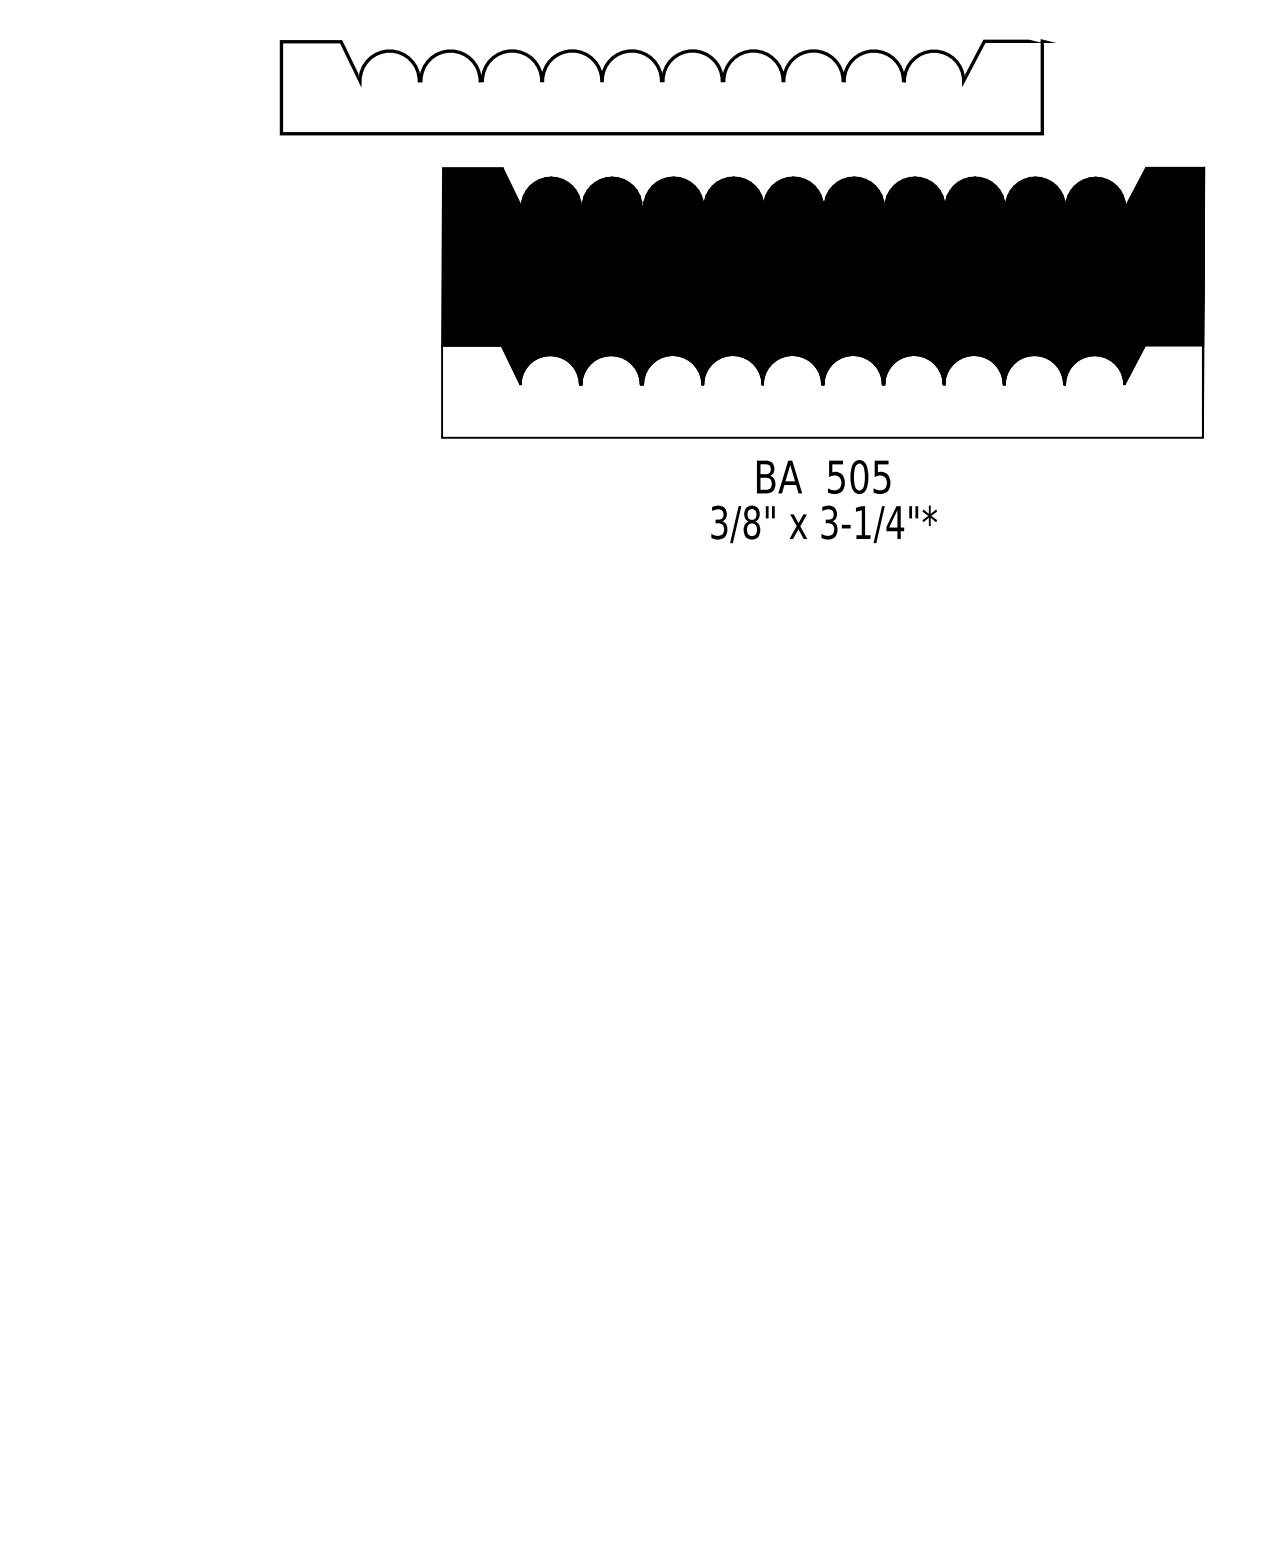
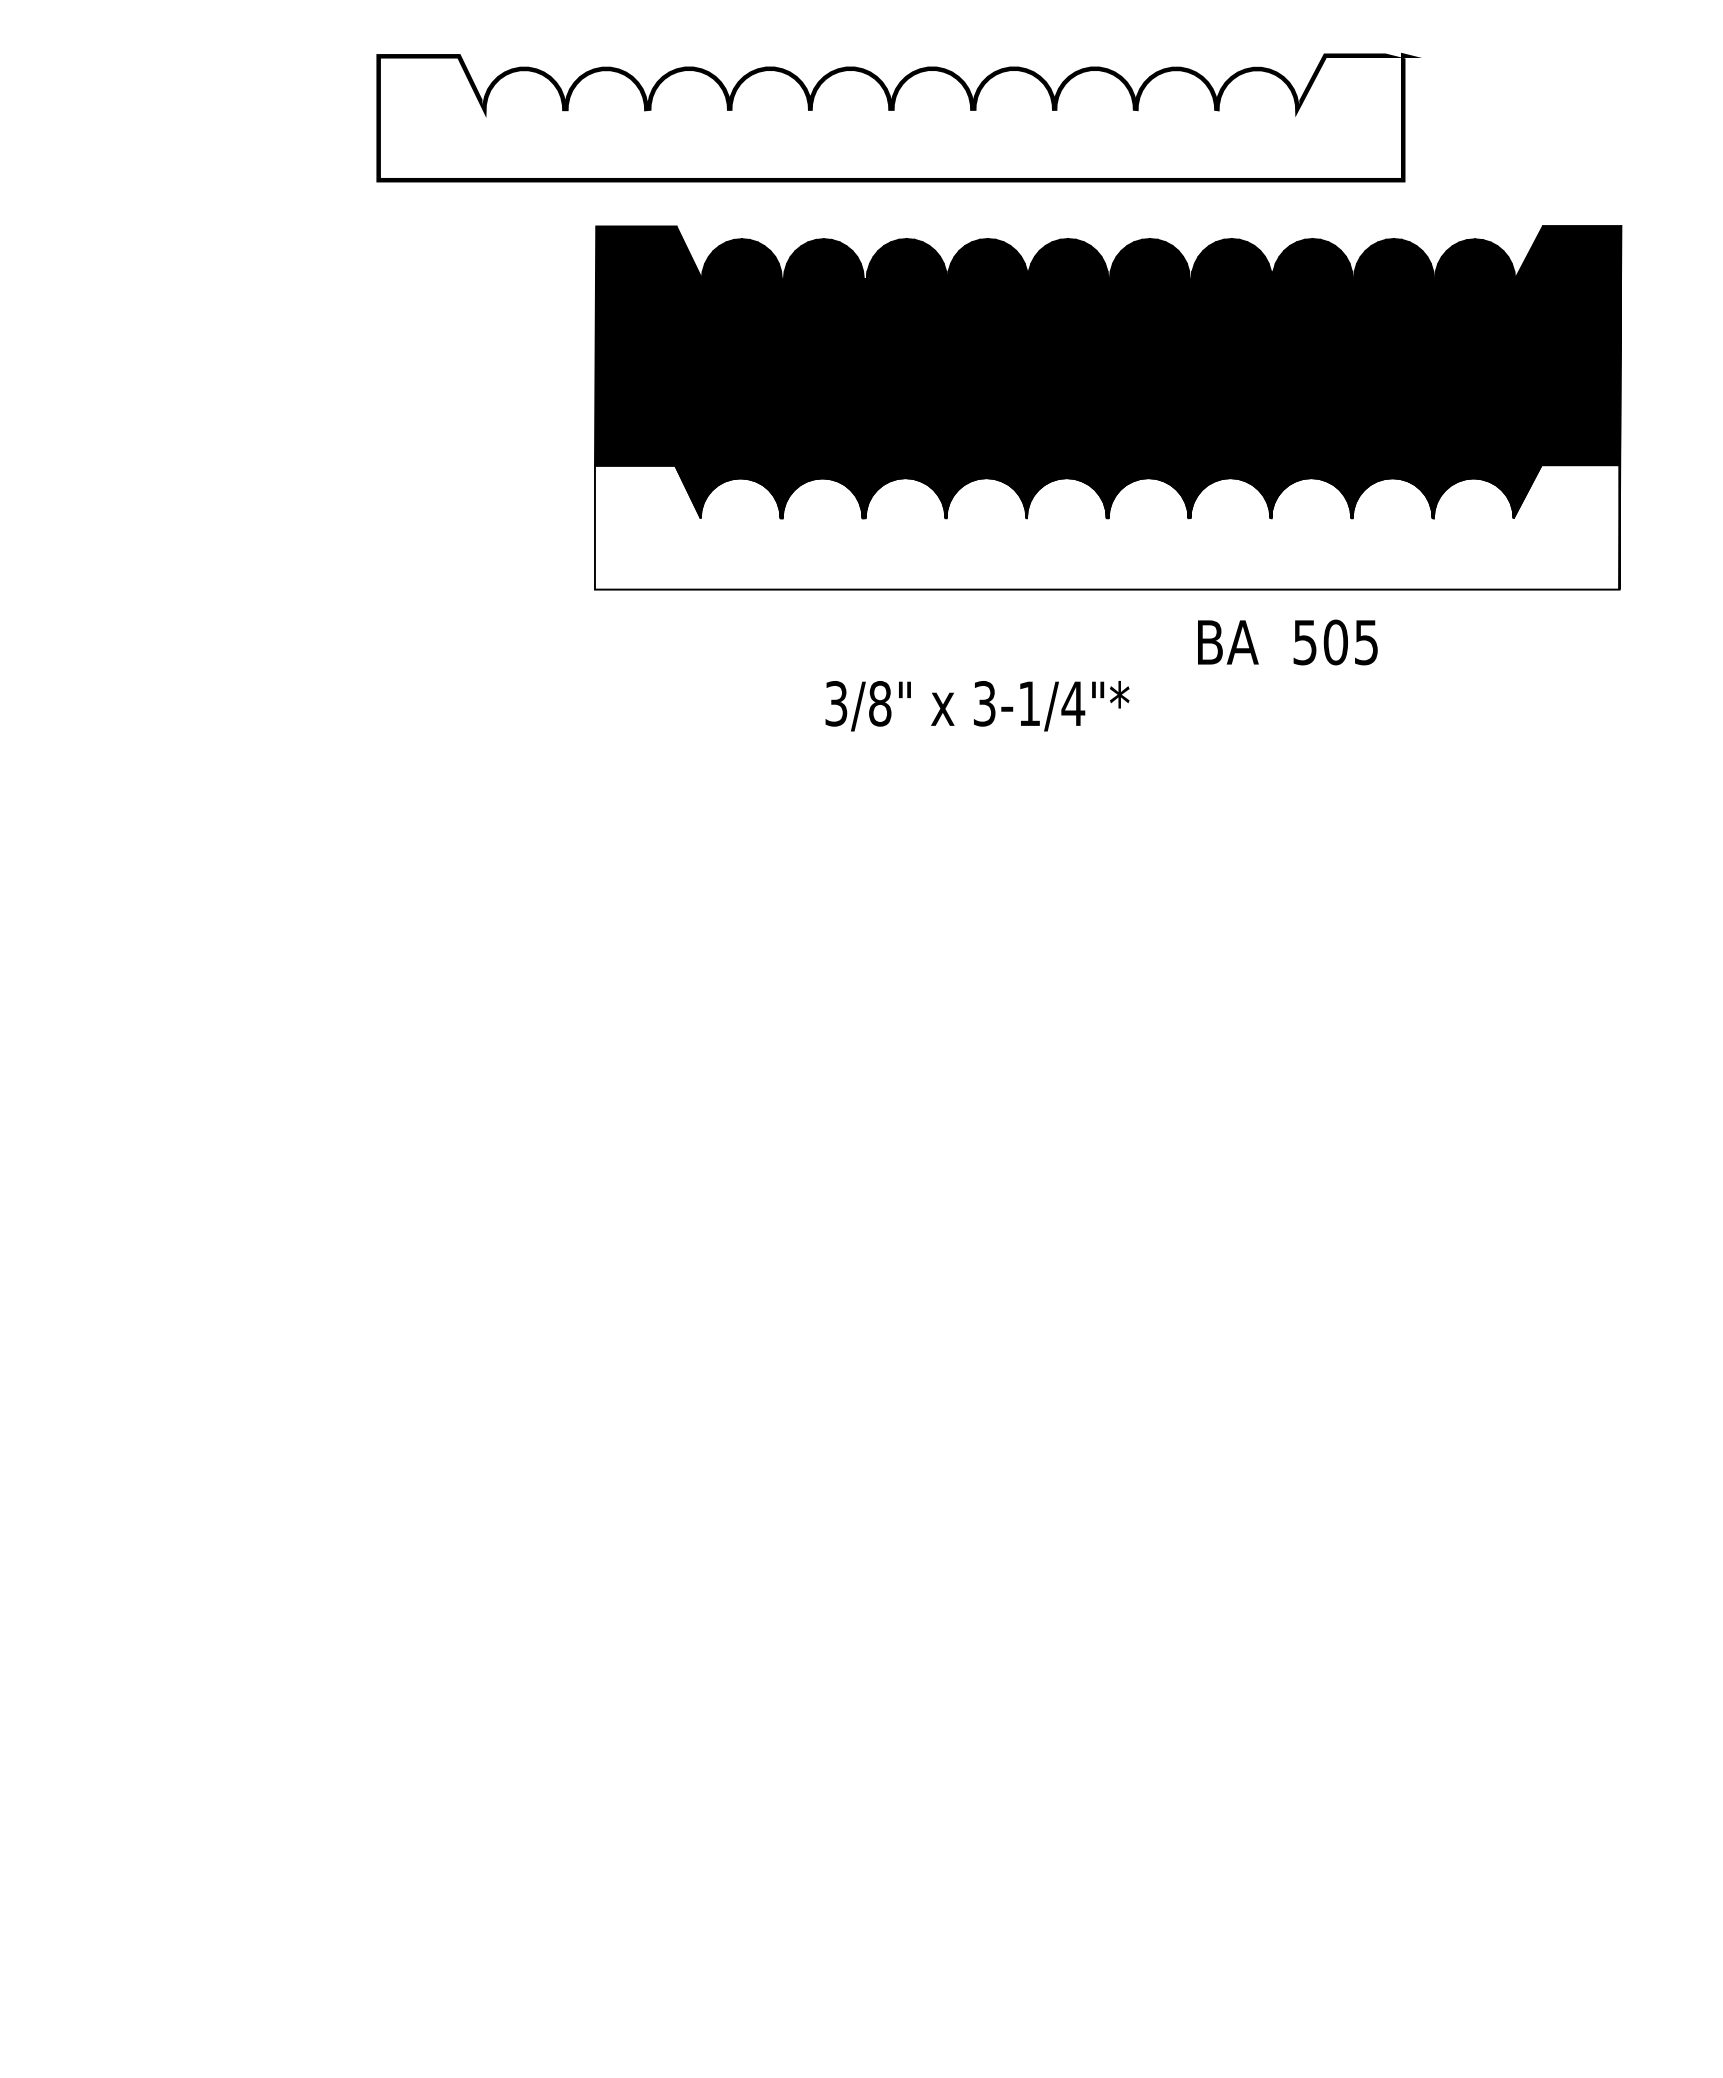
text: (823, 477) -> (1287, 642), moved
text: (824, 524) -> (977, 706), moved

